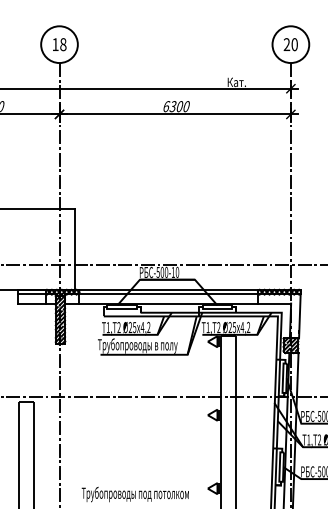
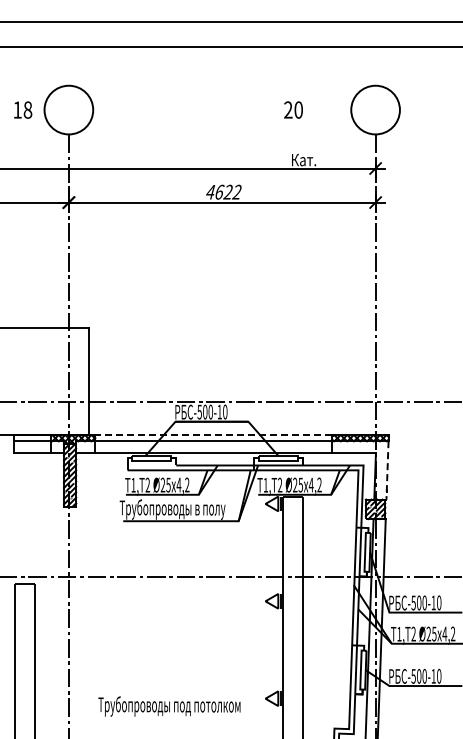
text: (59, 44) -> (23, 109), moved
text: (290, 44) -> (293, 109), moved
text: (176, 106) -> (223, 191), 6300 -> 4622
line: (168, 290) -> (213, 435), solid -> dashed
line: (299, 316) -> (387, 470), solid -> dashed

